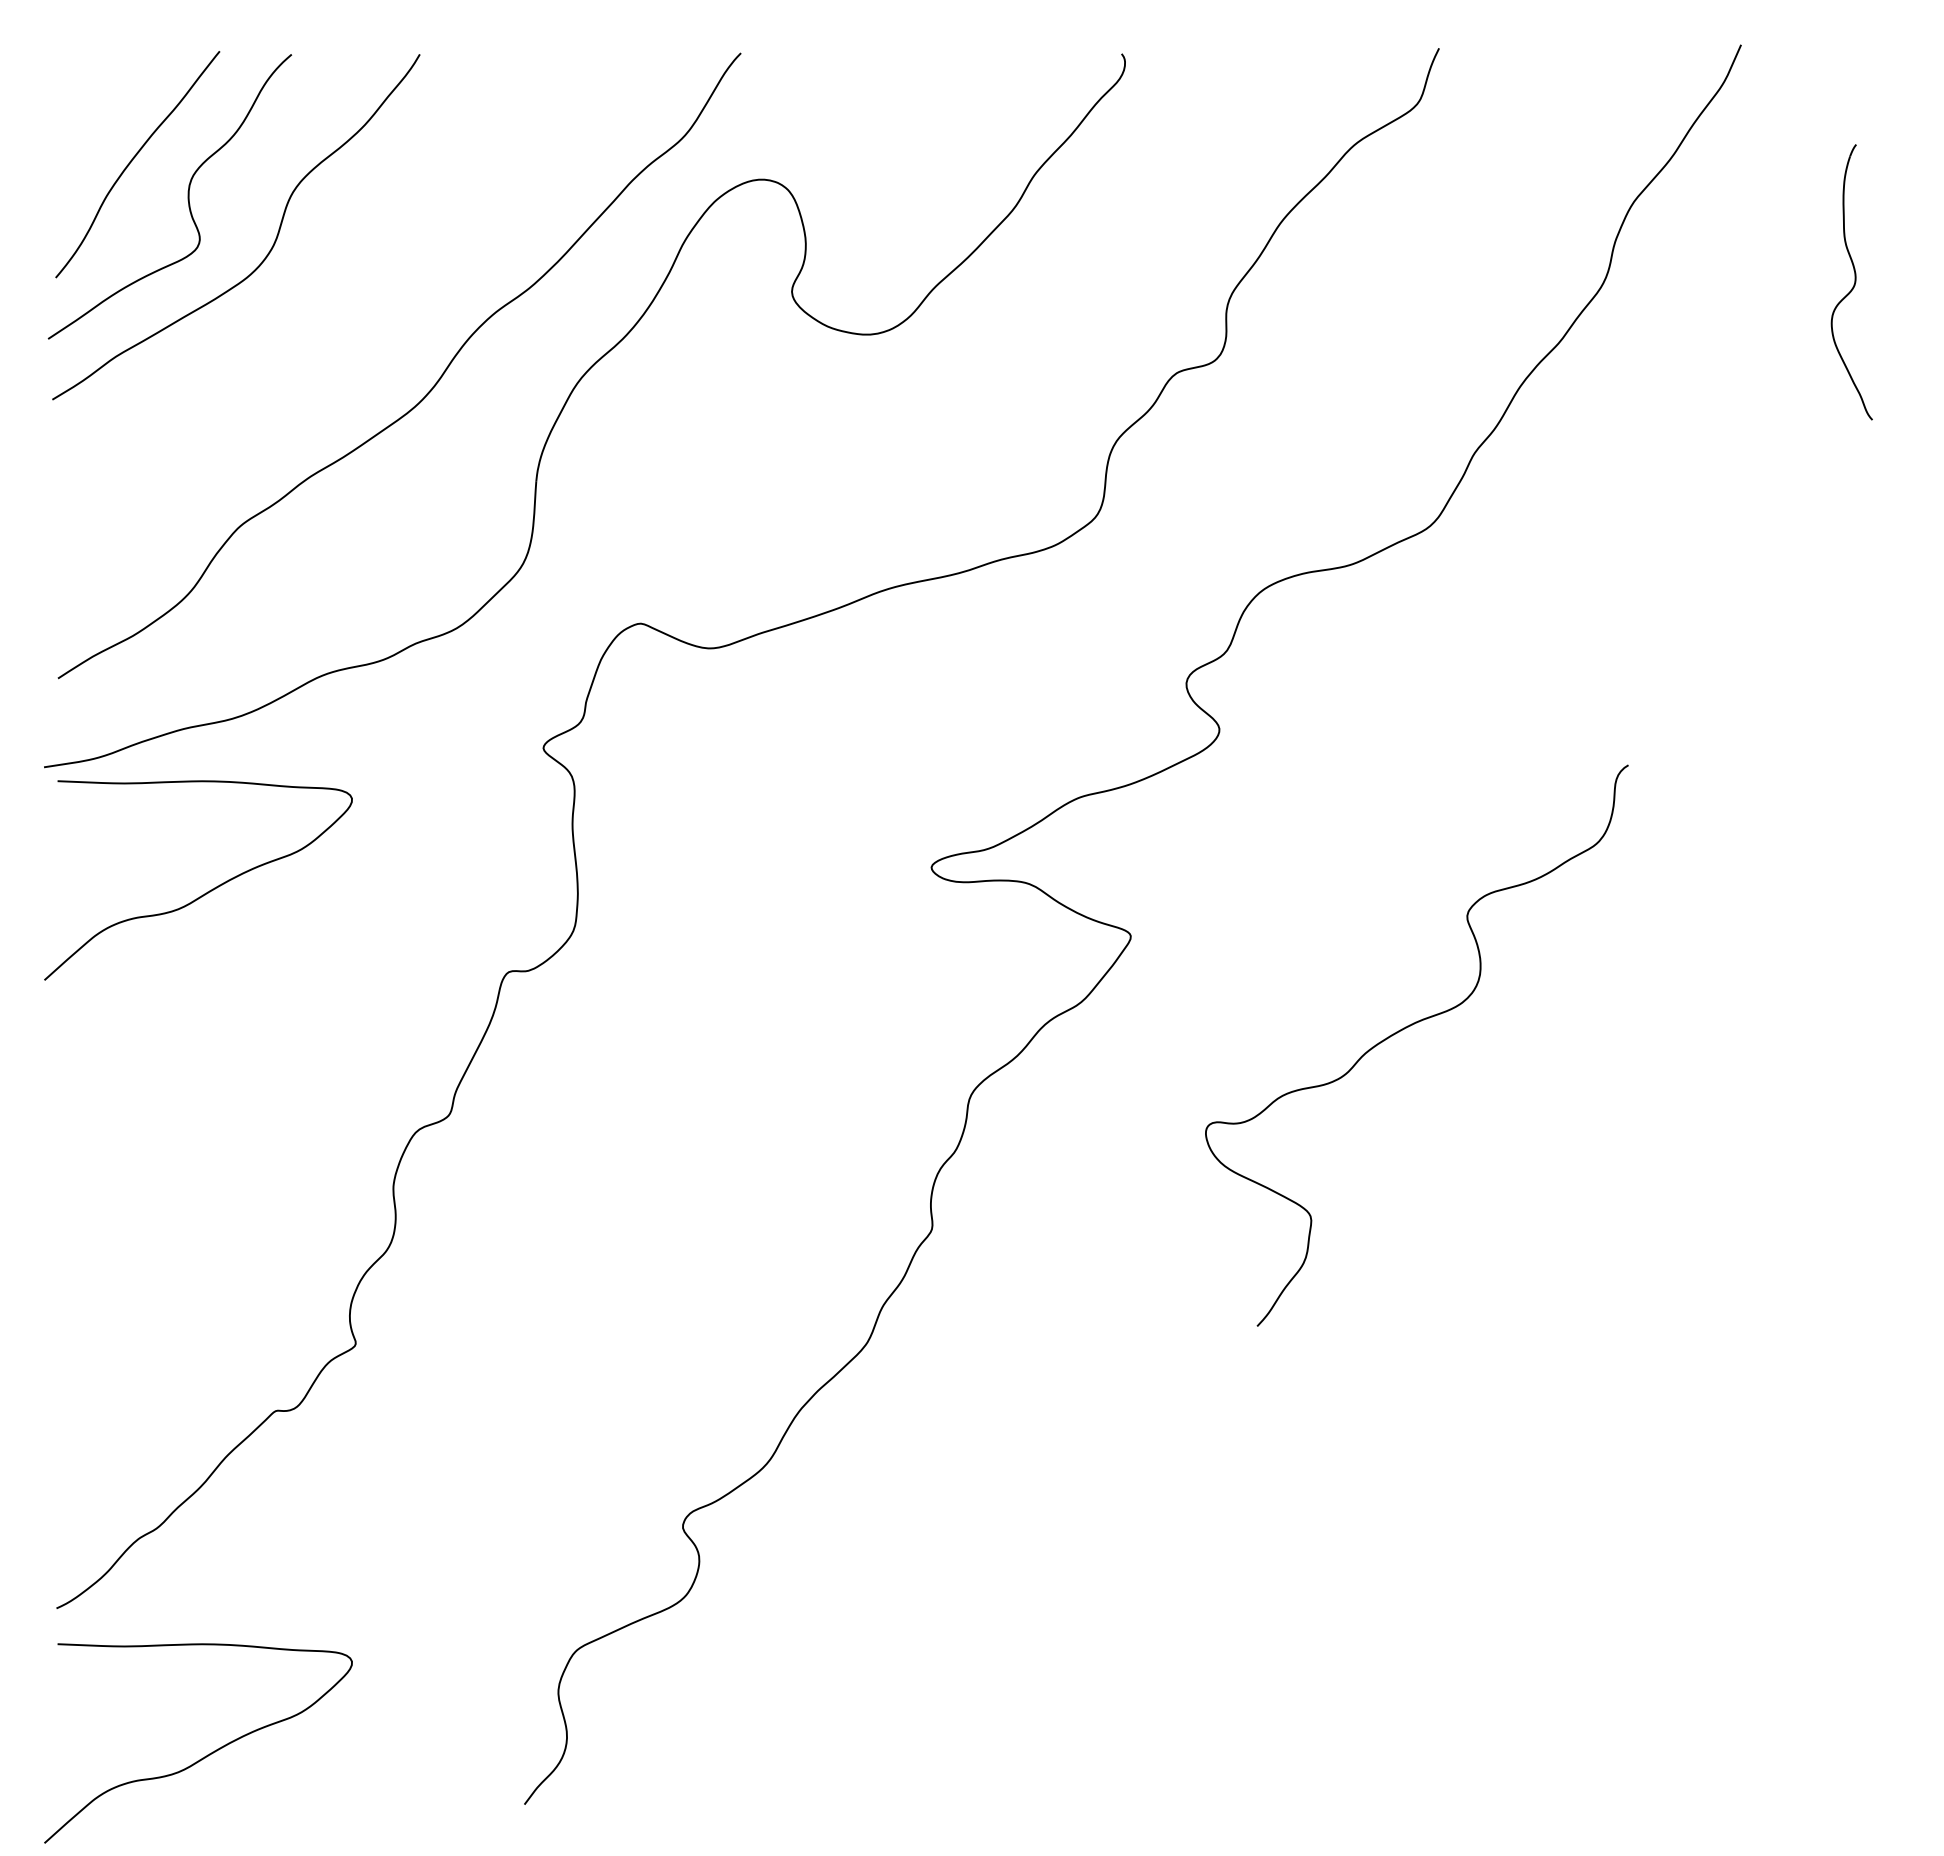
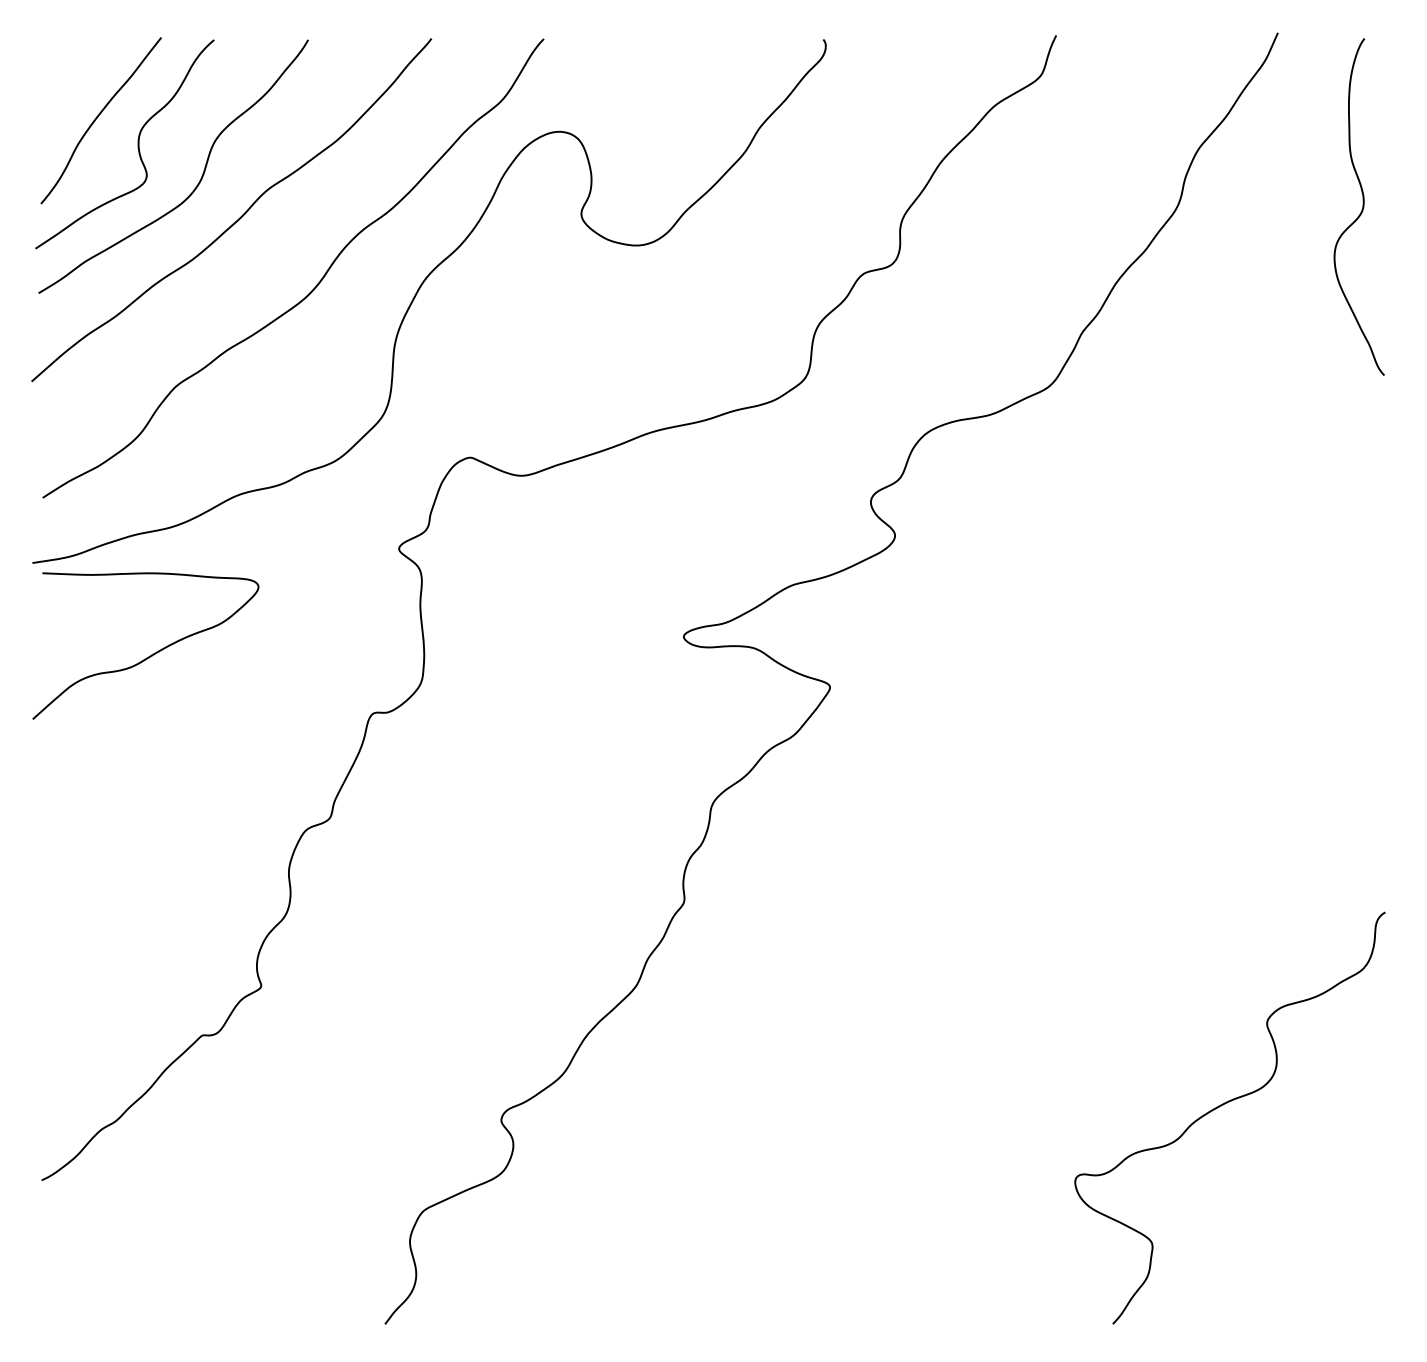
part: (1851, 282) -> (1358, 207), size x1.67
curve: (326, 296) -> (239, 217), added
curve: (1408, 1027) -> (1223, 1104), moved
curve: (207, 1754) -> (152, 1287), removed

